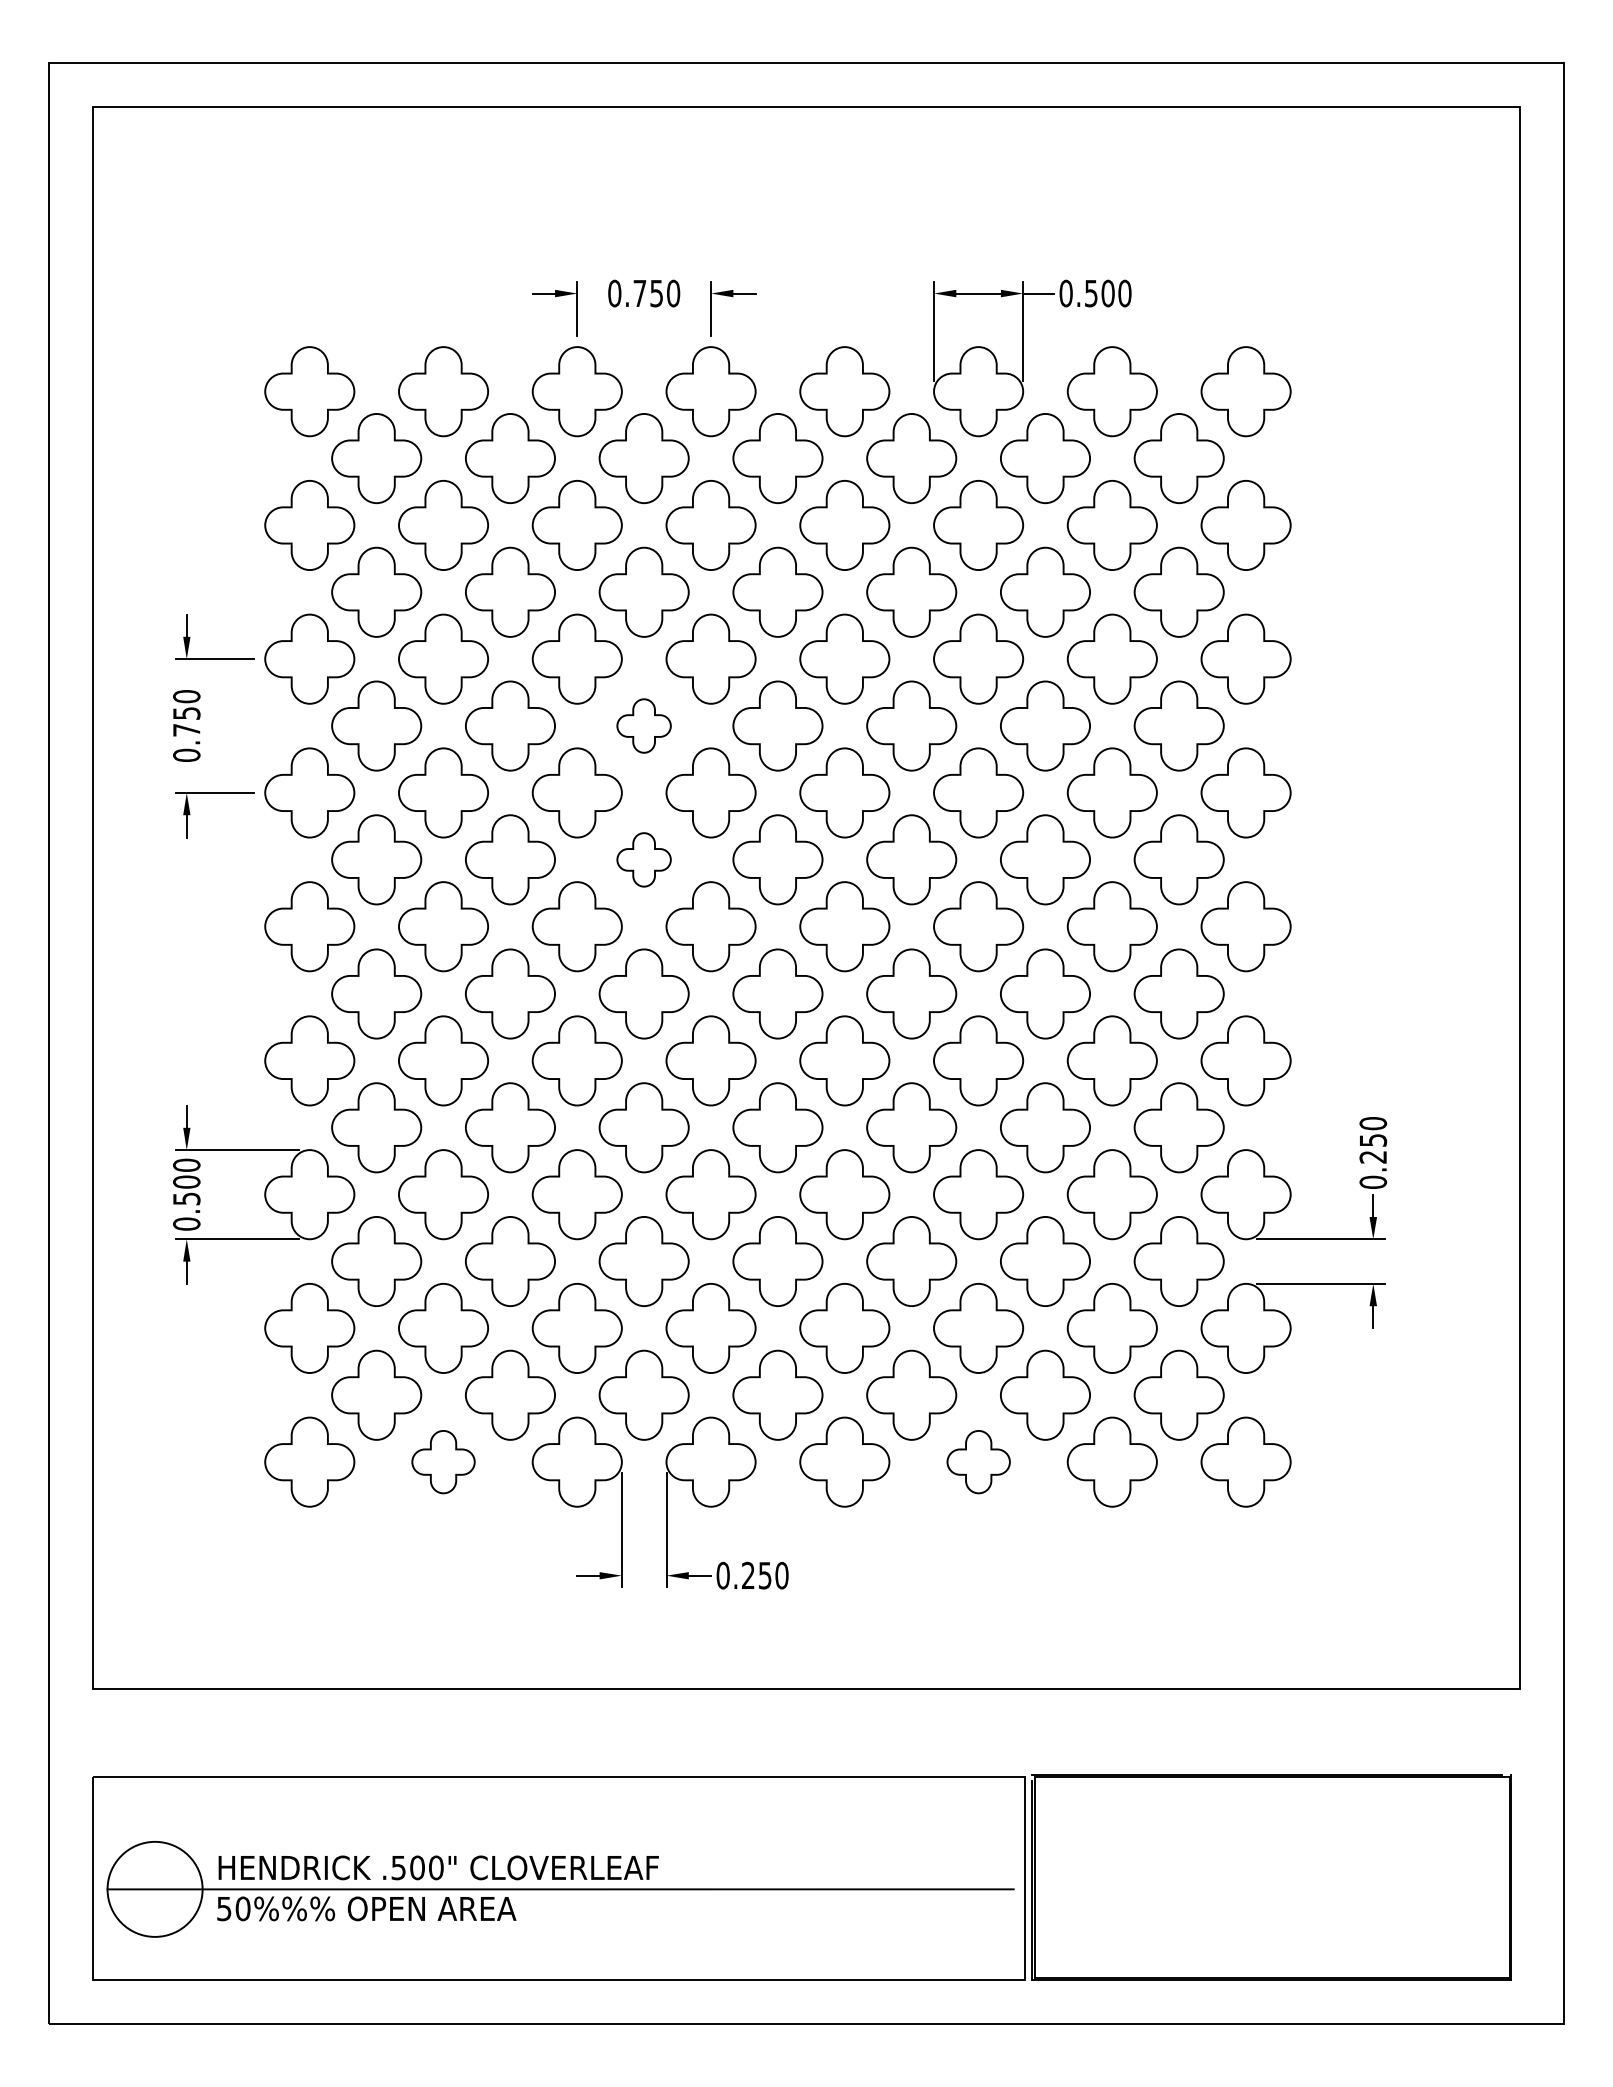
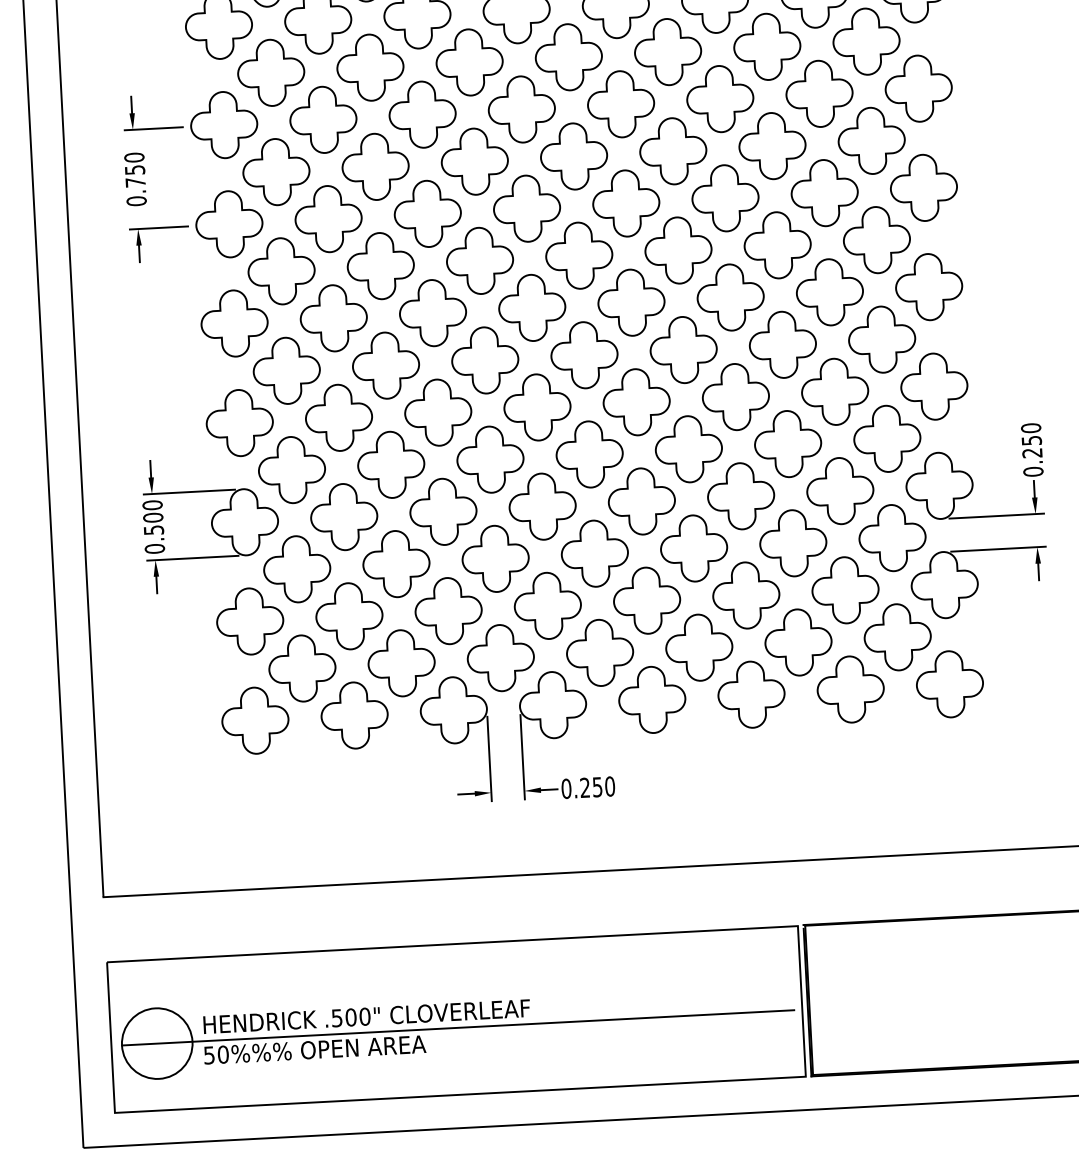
part: (643, 725) -> (474, 161), size x1.67
part: (643, 859) -> (479, 260), size x1.67
part: (443, 1461) -> (354, 715), size x1.43
part: (978, 1461) -> (751, 694), size x1.43

